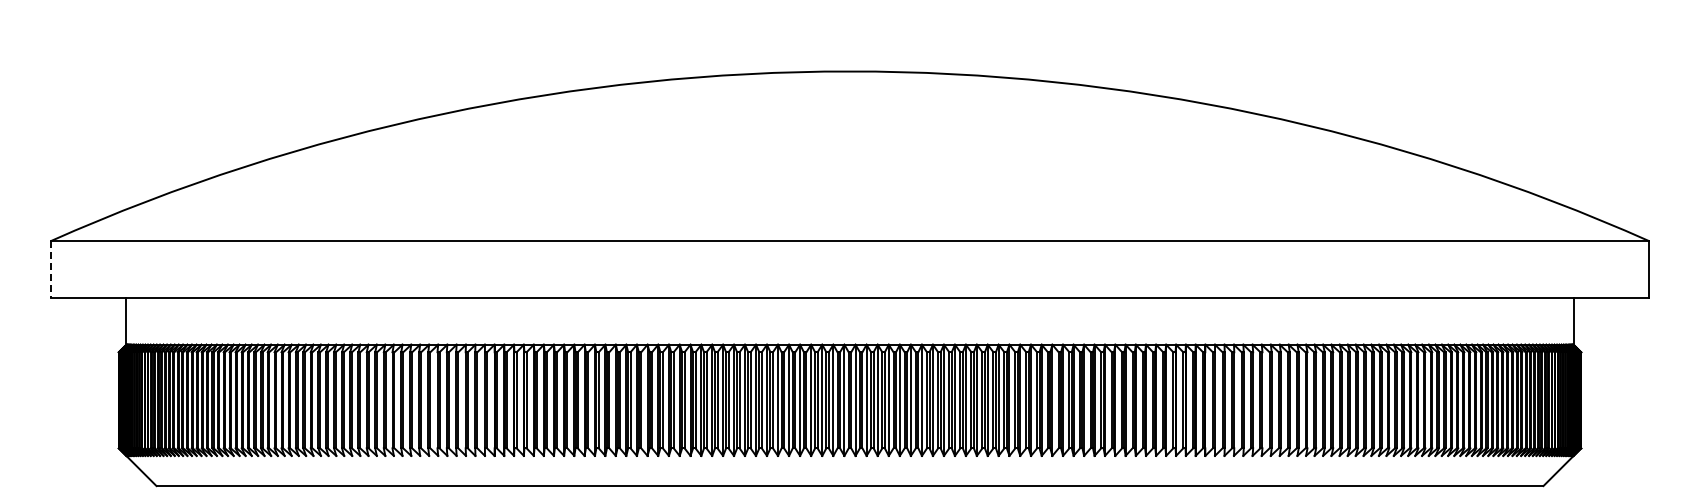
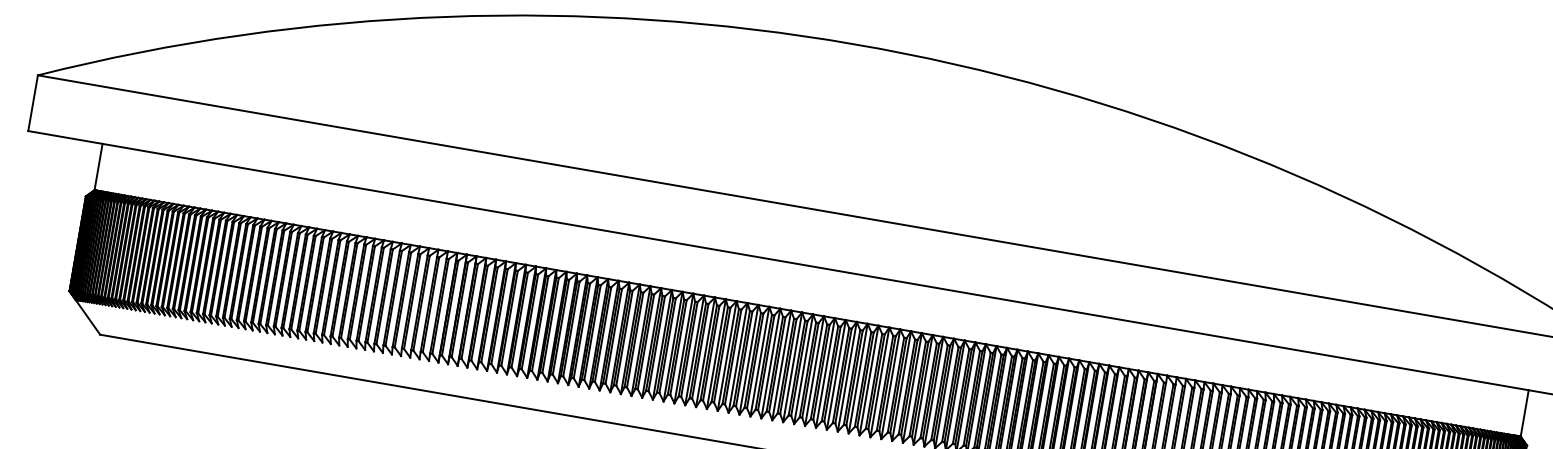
line: (51, 269) -> (33, 103), dashed -> solid

